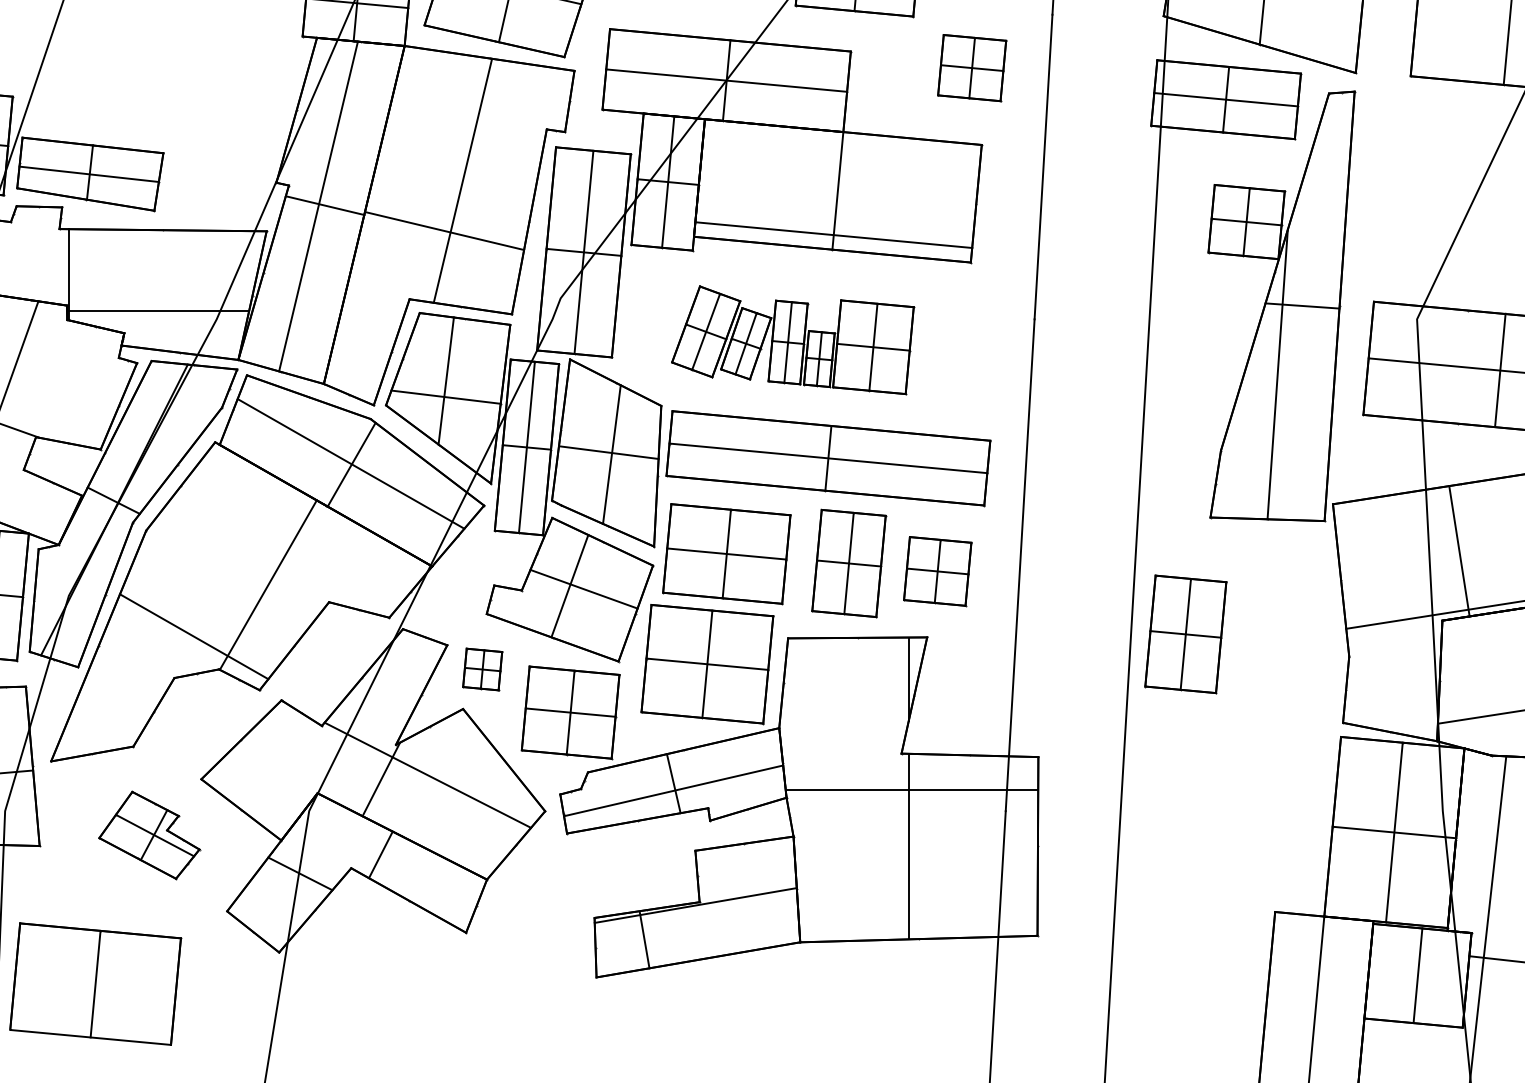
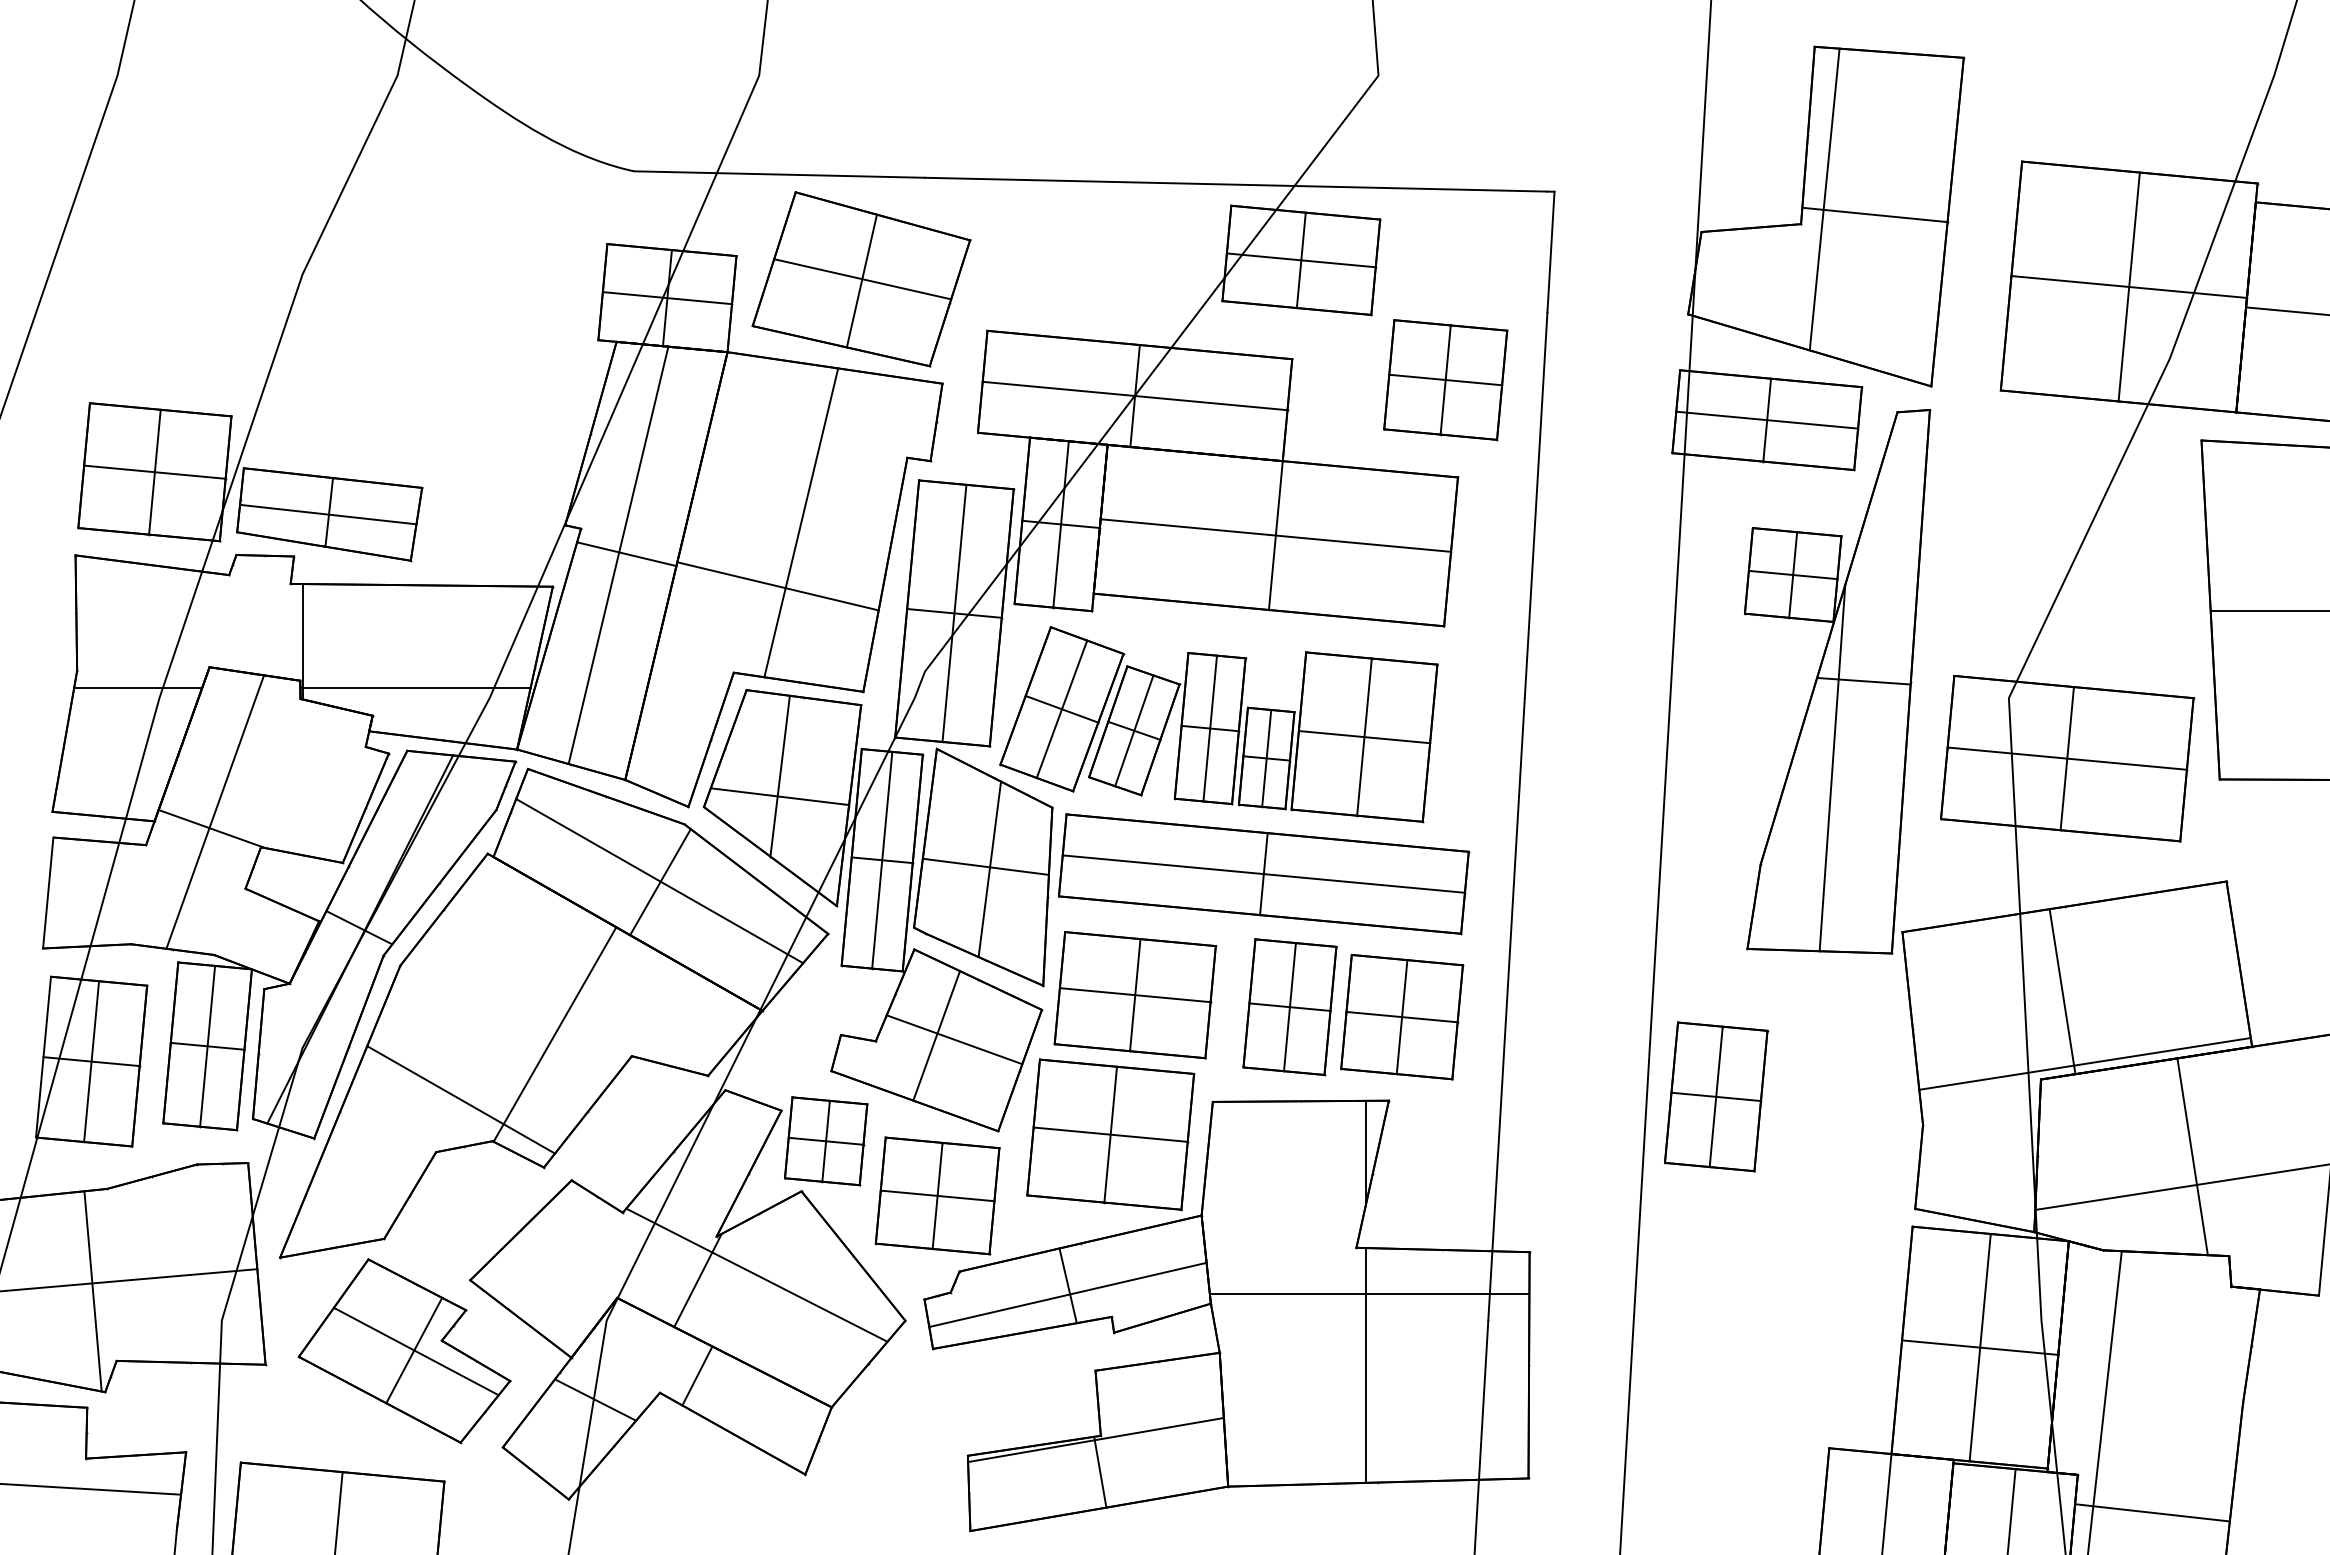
part: (971, 68) -> (1445, 380), size x1.43
line: (833, 235) -> (1275, 535), moved
part: (792, 340) -> (1218, 724), size x1.43
line: (1499, 370) -> (2066, 758), moved
part: (937, 571) -> (1402, 1017), size x1.43
part: (482, 669) -> (826, 1141), size x1.67
part: (149, 835) -> (404, 1351), size x1.67
line: (644, 939) -> (1100, 1471), moved

